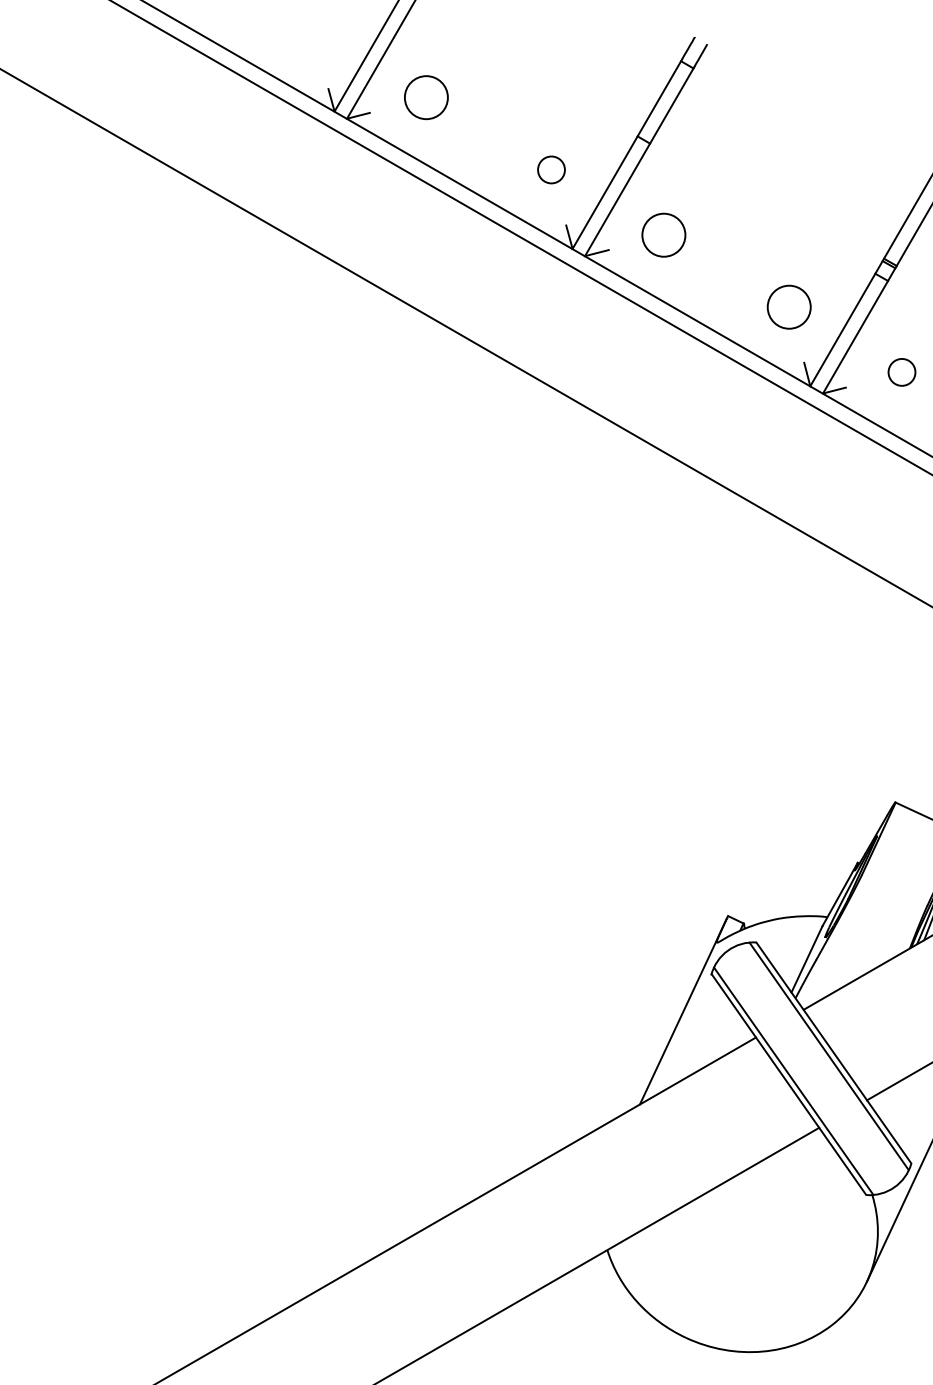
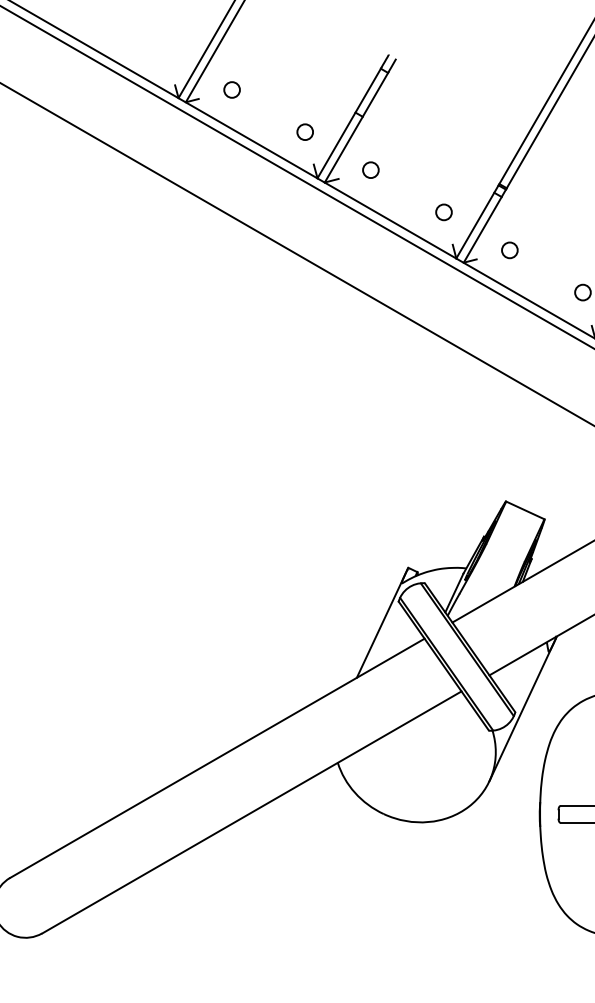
circle: (425, 96) -> (231, 89), size x0.62
circle: (663, 233) -> (370, 169), size x0.62
circle: (788, 307) -> (443, 212), size x0.62

